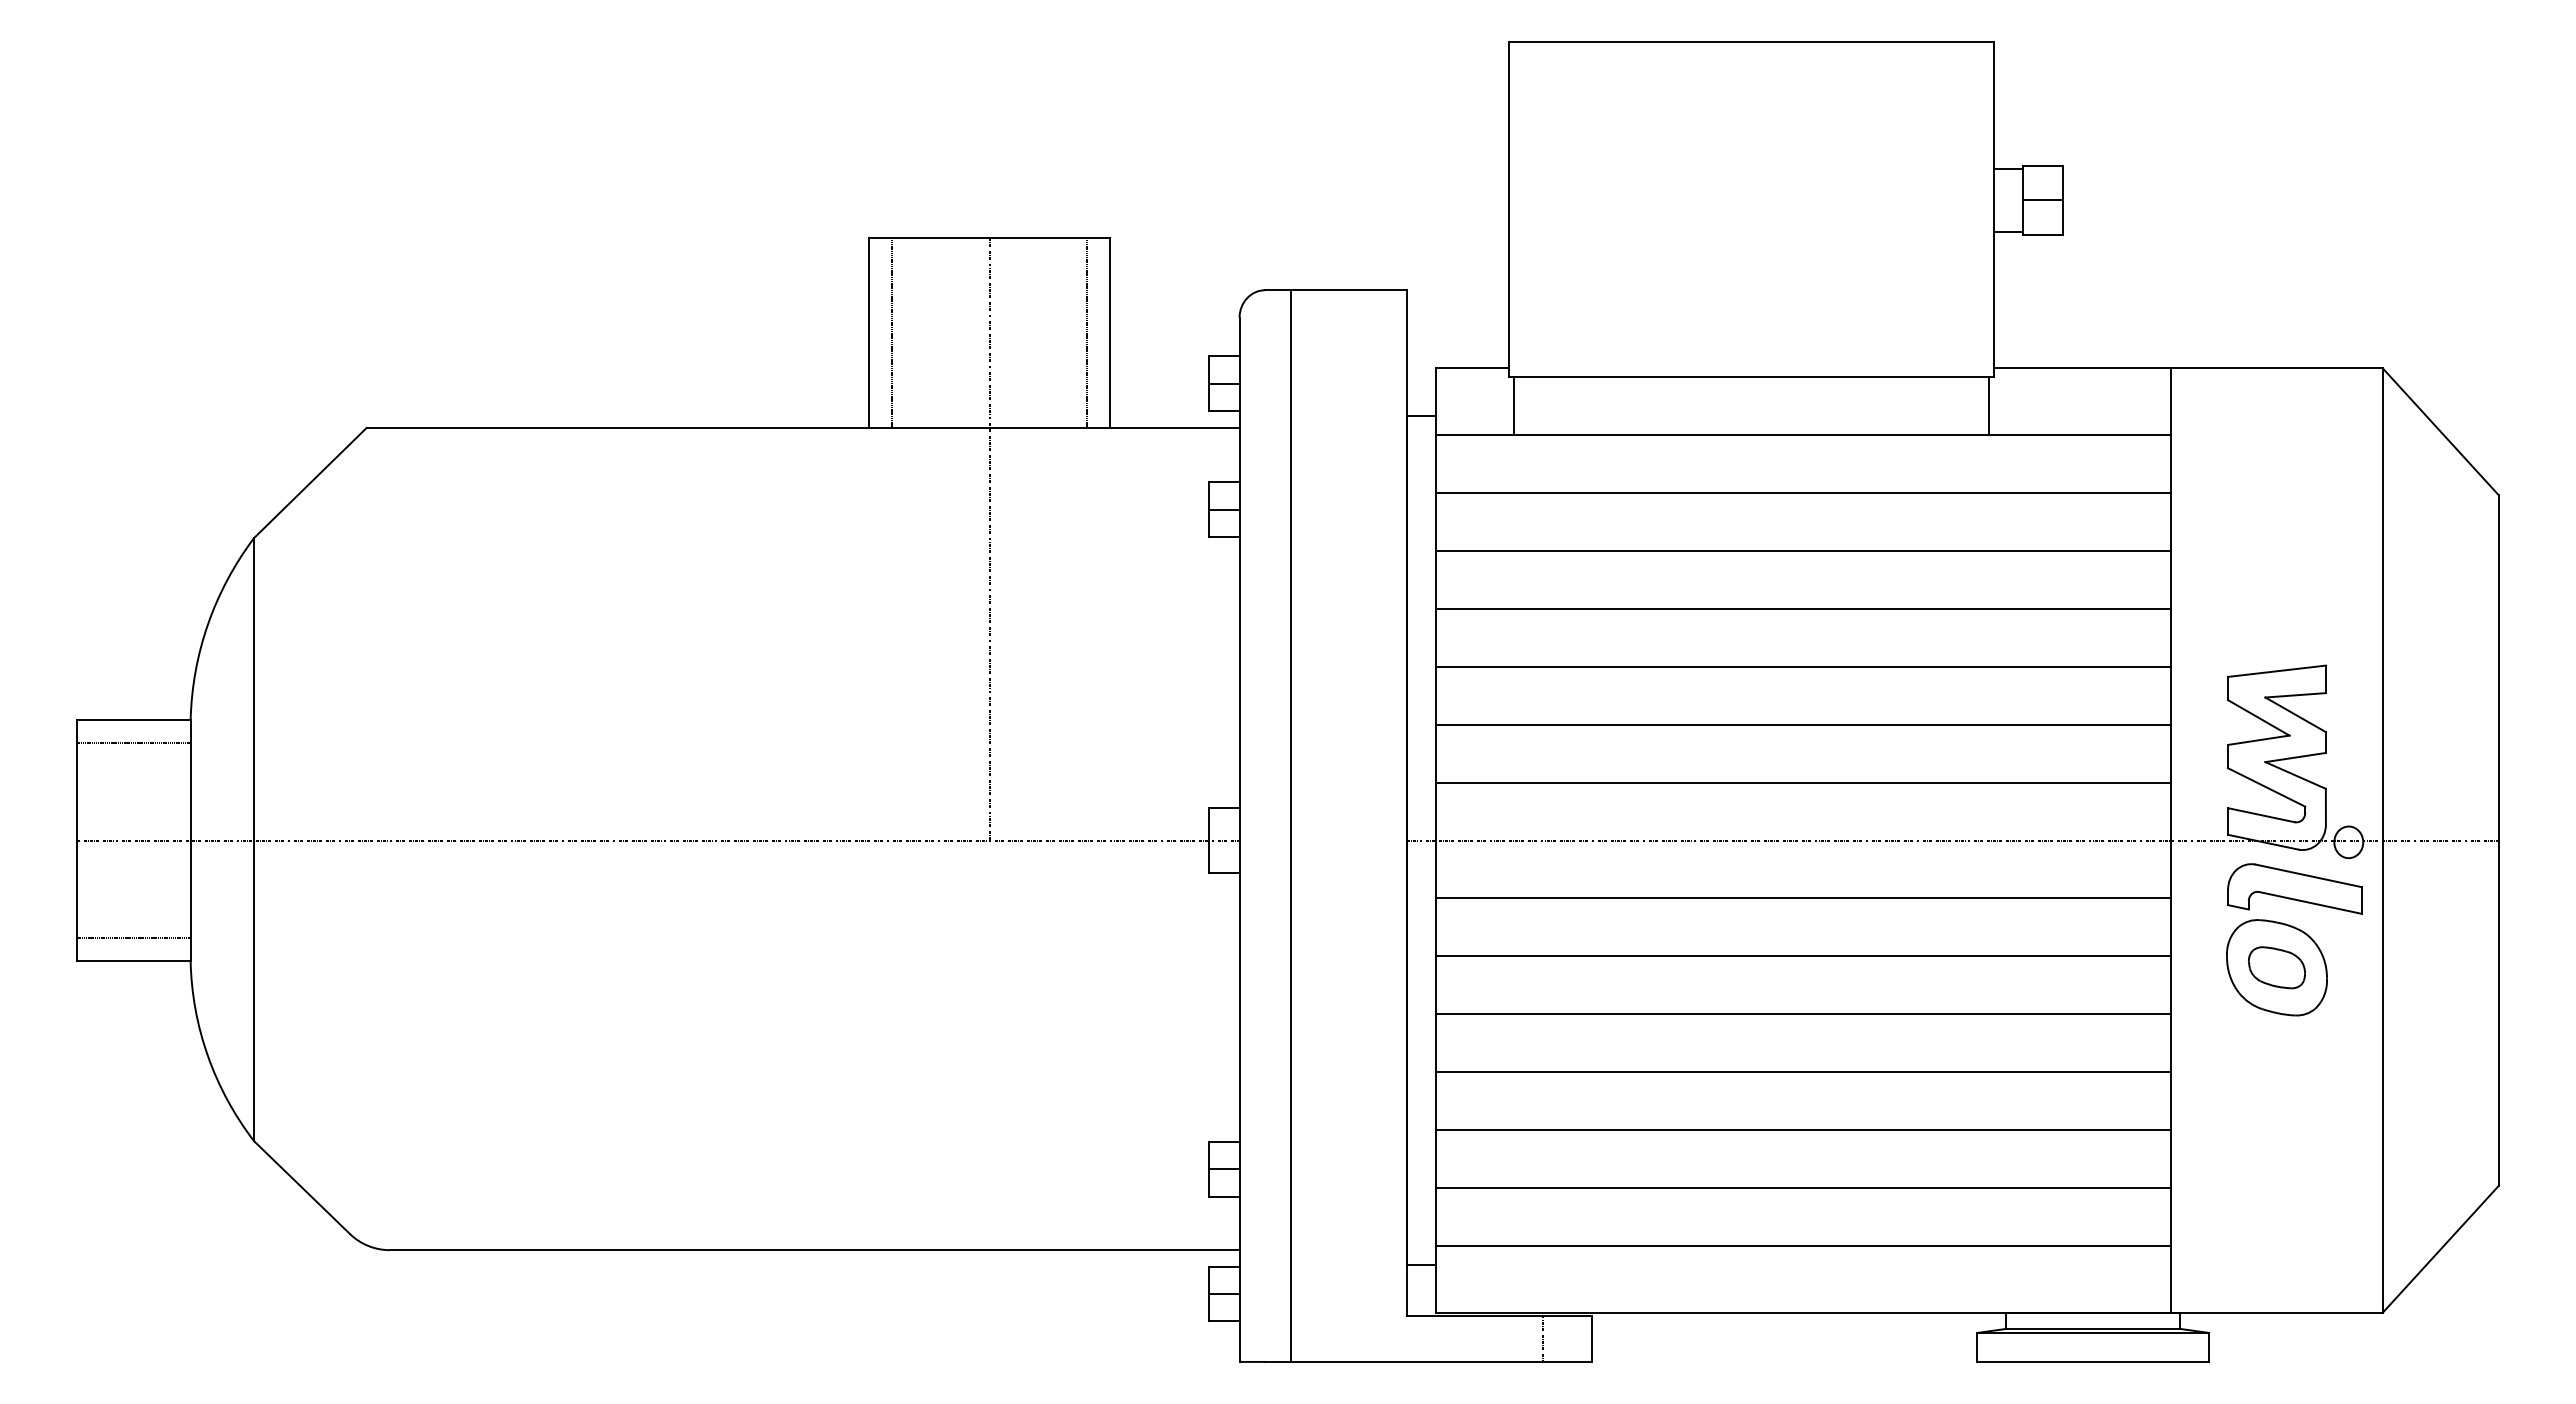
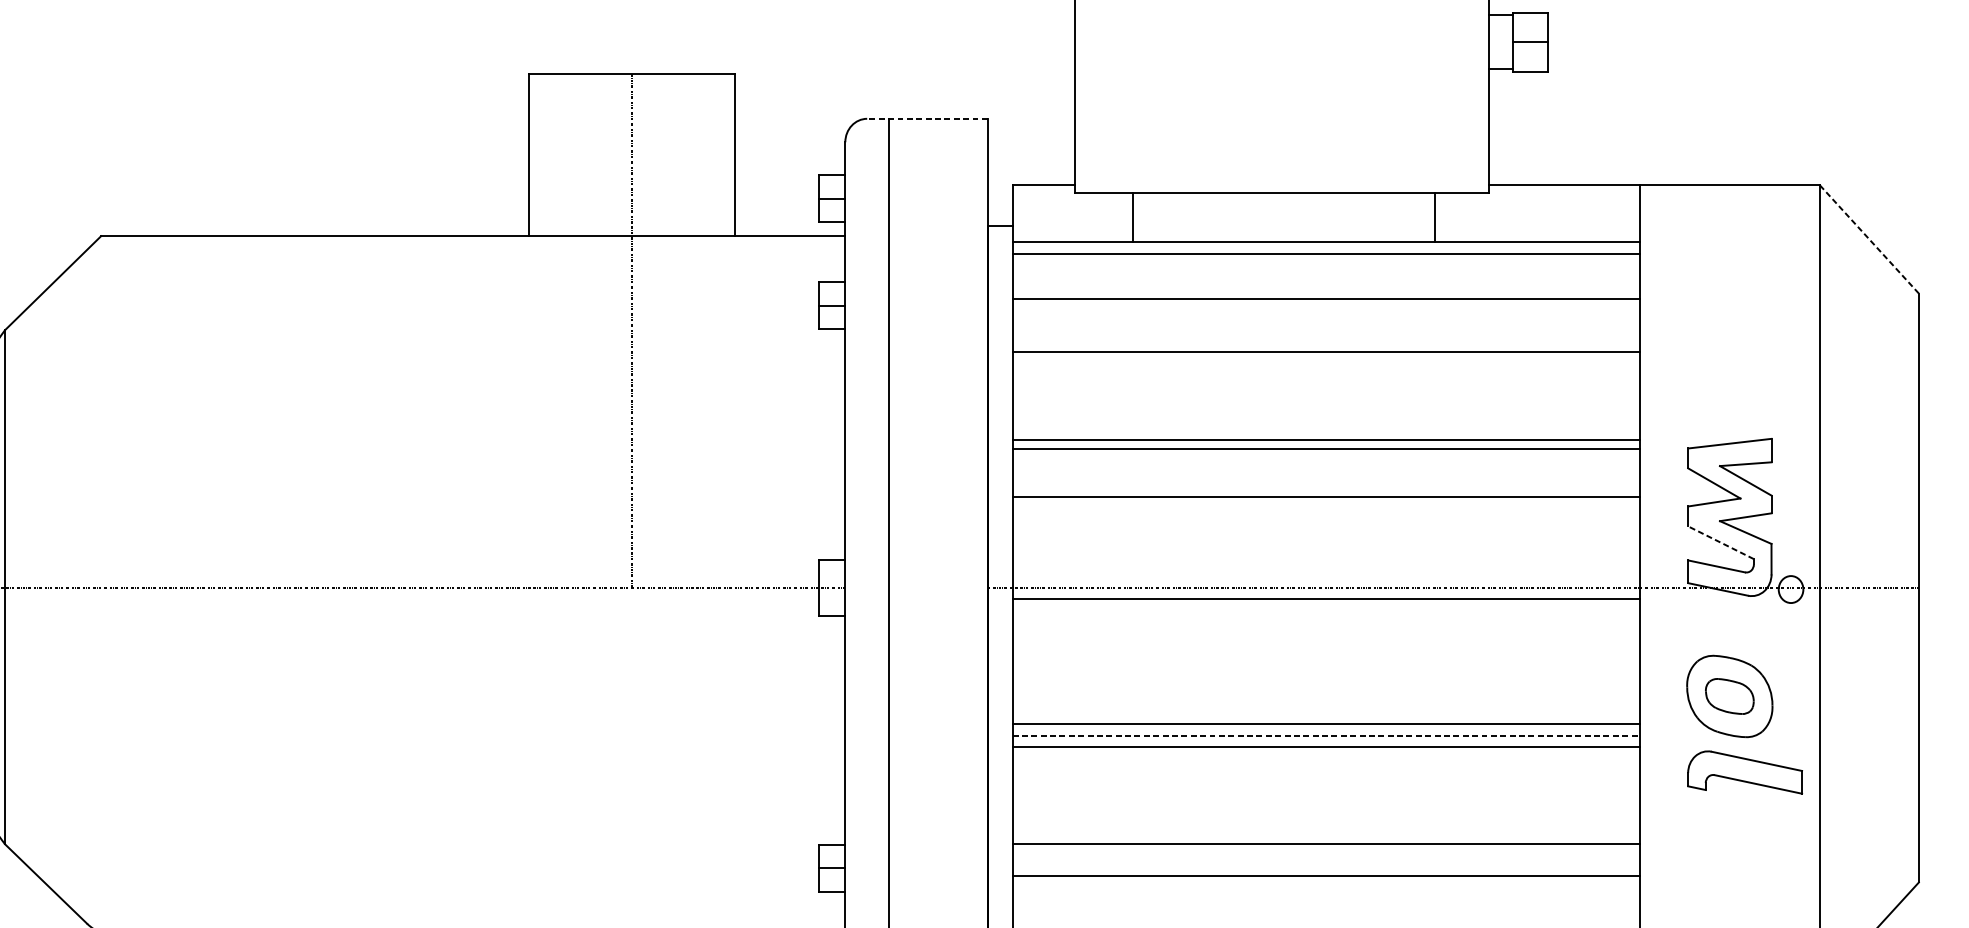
line: (1335, 290) -> (927, 119), solid -> dashed
line: (892, 332) -> (549, 154), removed
line: (1087, 332) -> (715, 154), removed
line: (1513, 405) -> (1132, 217), moved
line: (1988, 405) -> (1435, 217), moved
line: (2440, 431) -> (1869, 239), solid -> dashed
line: (1803, 492) -> (1326, 253), moved
line: (1803, 550) -> (1326, 298), moved
line: (1803, 608) -> (1326, 351), moved
line: (1803, 724) -> (1326, 449), moved
line: (1803, 782) -> (1326, 496), moved
line: (2266, 787) -> (1720, 542), solid -> dashed
part: (2294, 888) -> (1744, 772), moved
line: (1803, 898) -> (1326, 599), moved
line: (1803, 956) -> (1326, 723), moved
line: (1803, 1014) -> (1326, 736), solid -> dashed
line: (1803, 1072) -> (1326, 747), moved
line: (1803, 1130) -> (1326, 876), moved
line: (1803, 1188) -> (1326, 844), moved

